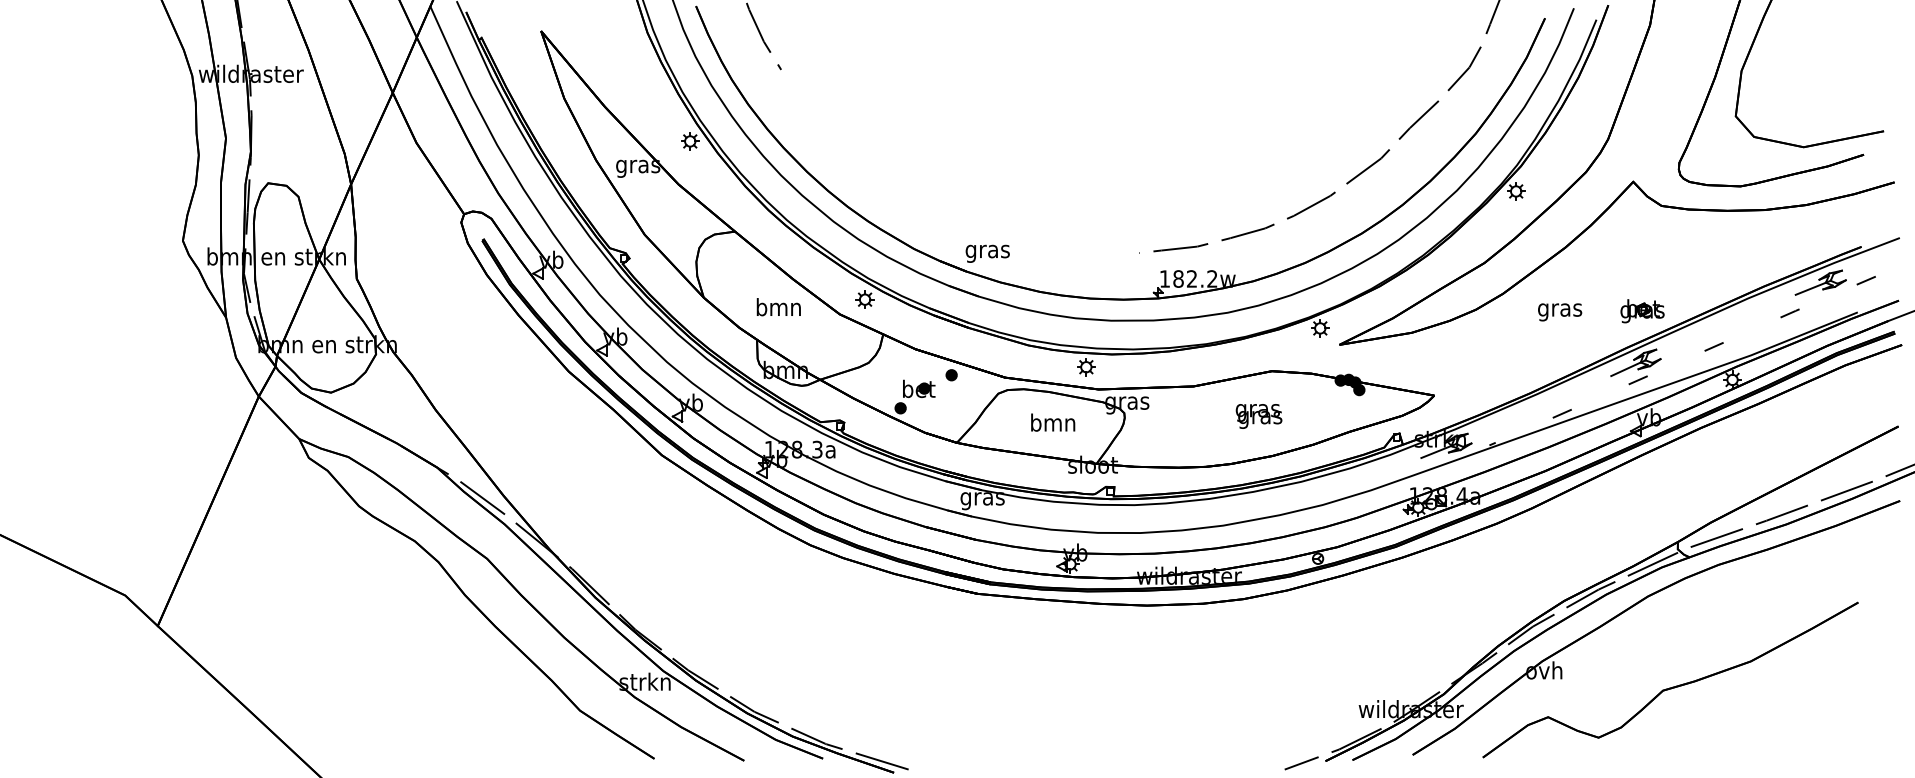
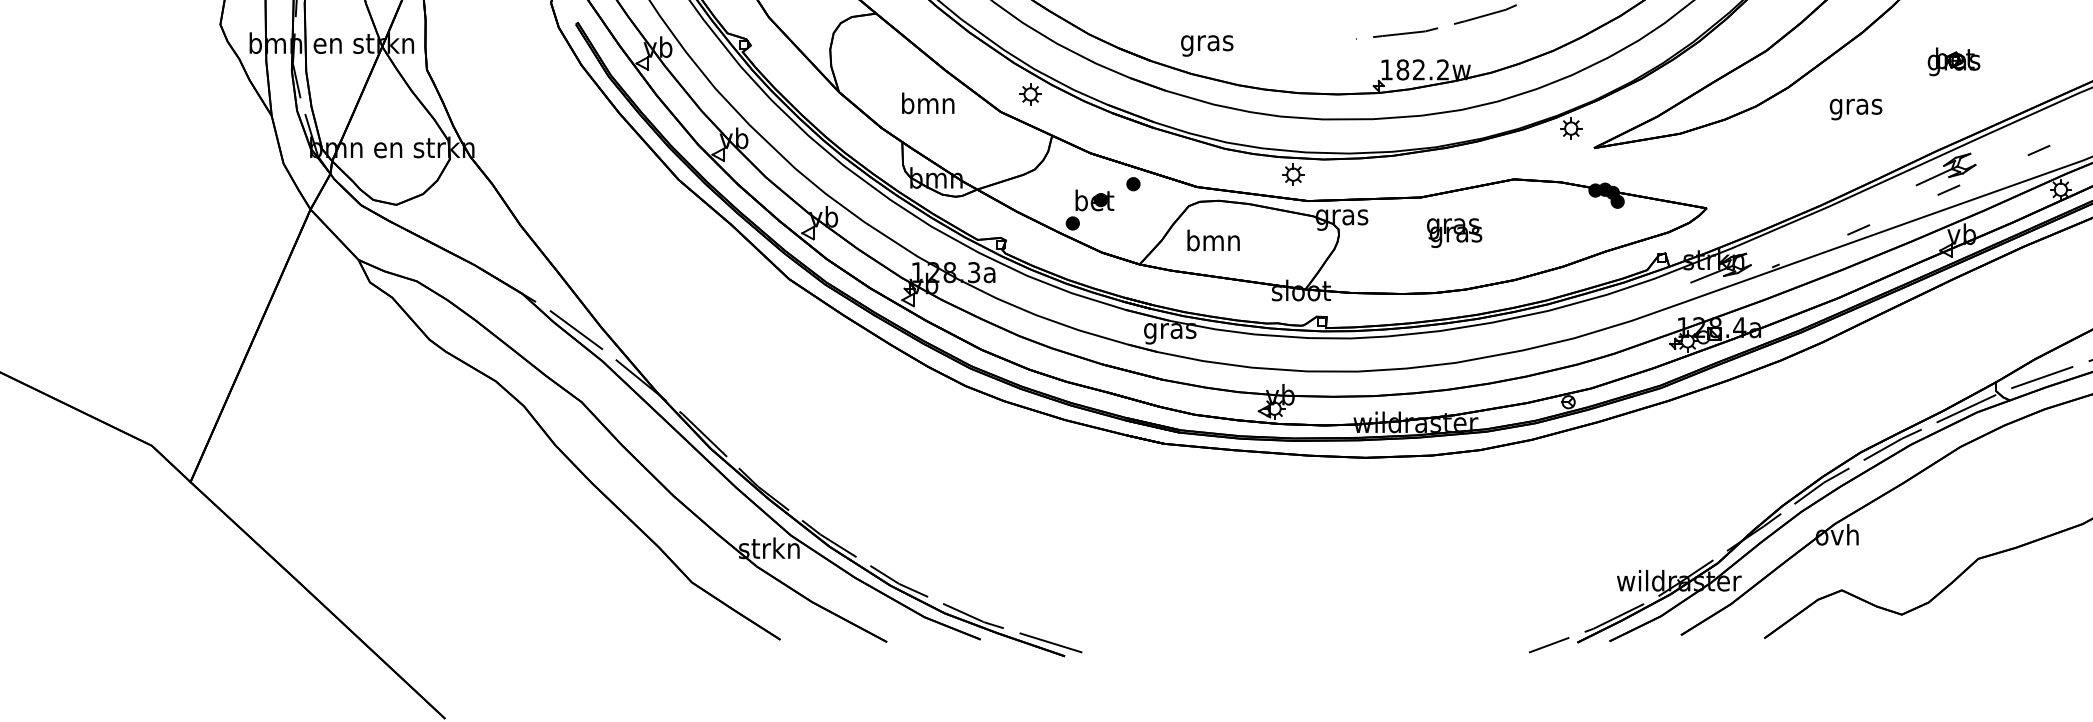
text: (987, 253) -> (1206, 45), moved
part: (1642, 311) -> (1953, 62), moved
text: (1258, 416) -> (1453, 233), moved
text: (1053, 422) -> (1214, 240), moved

